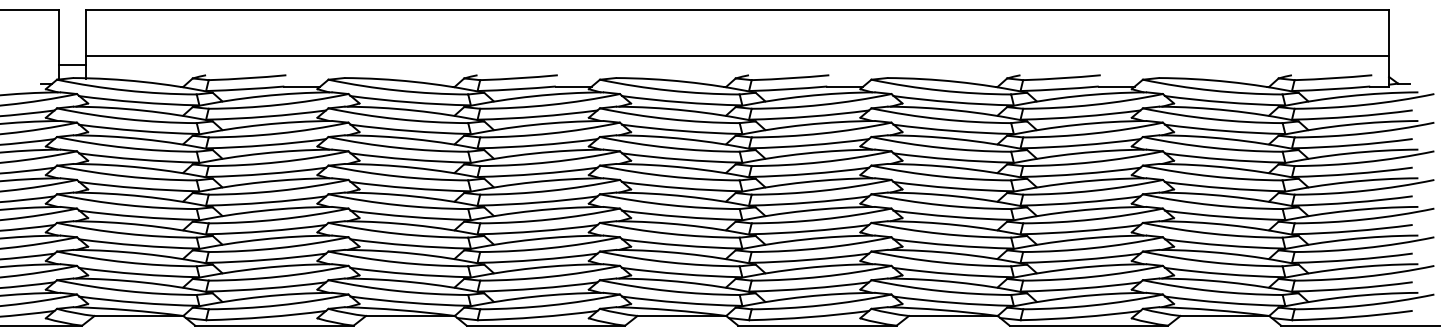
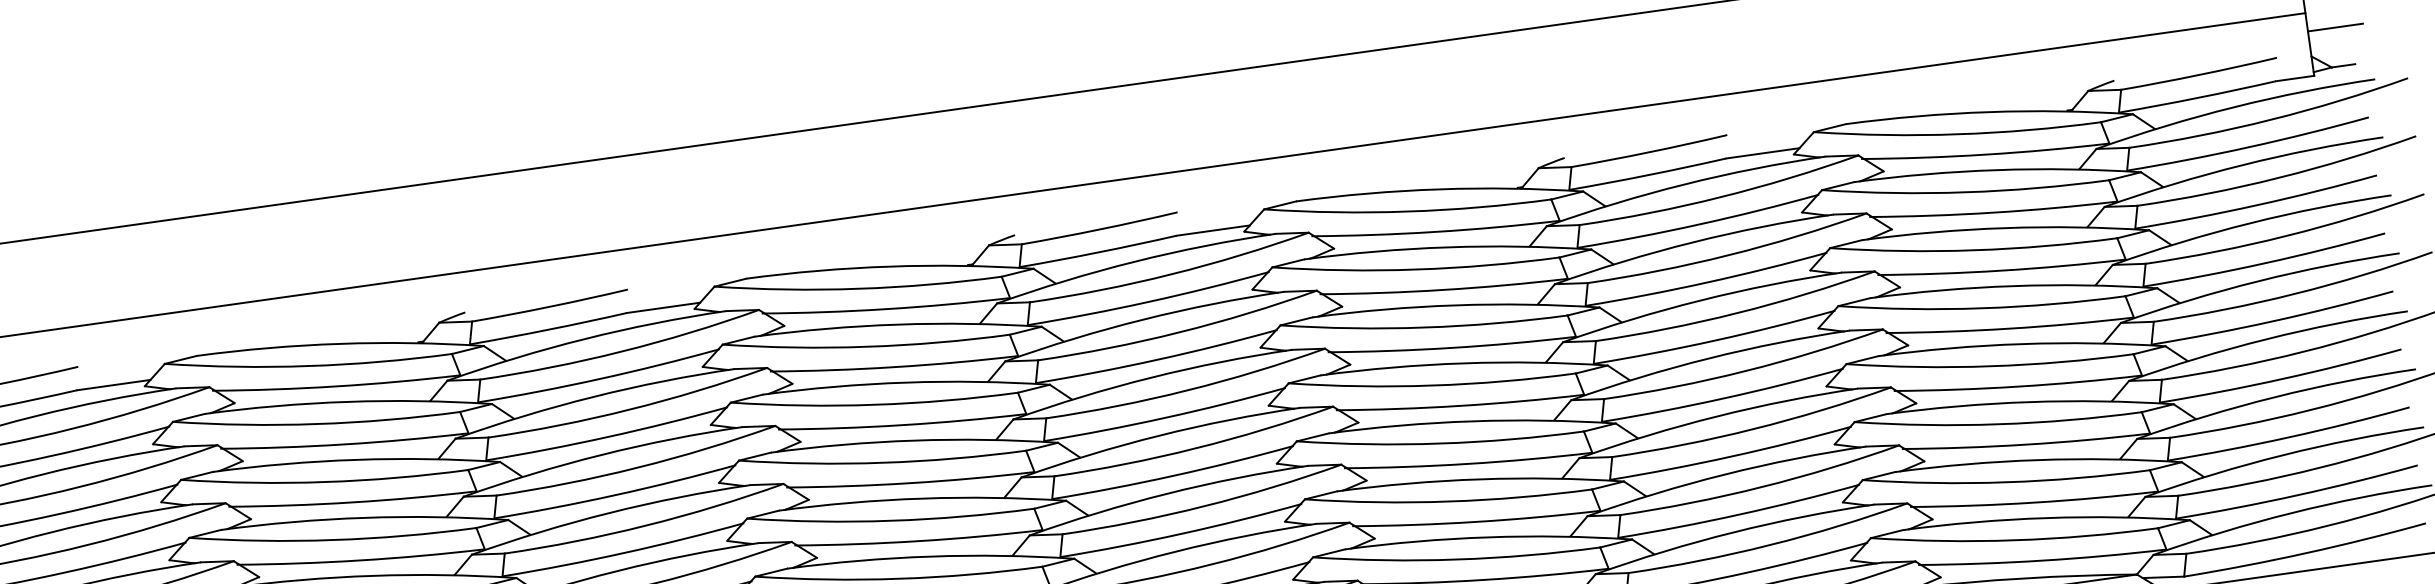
line: (1402, 64) -> (2335, 27), added

